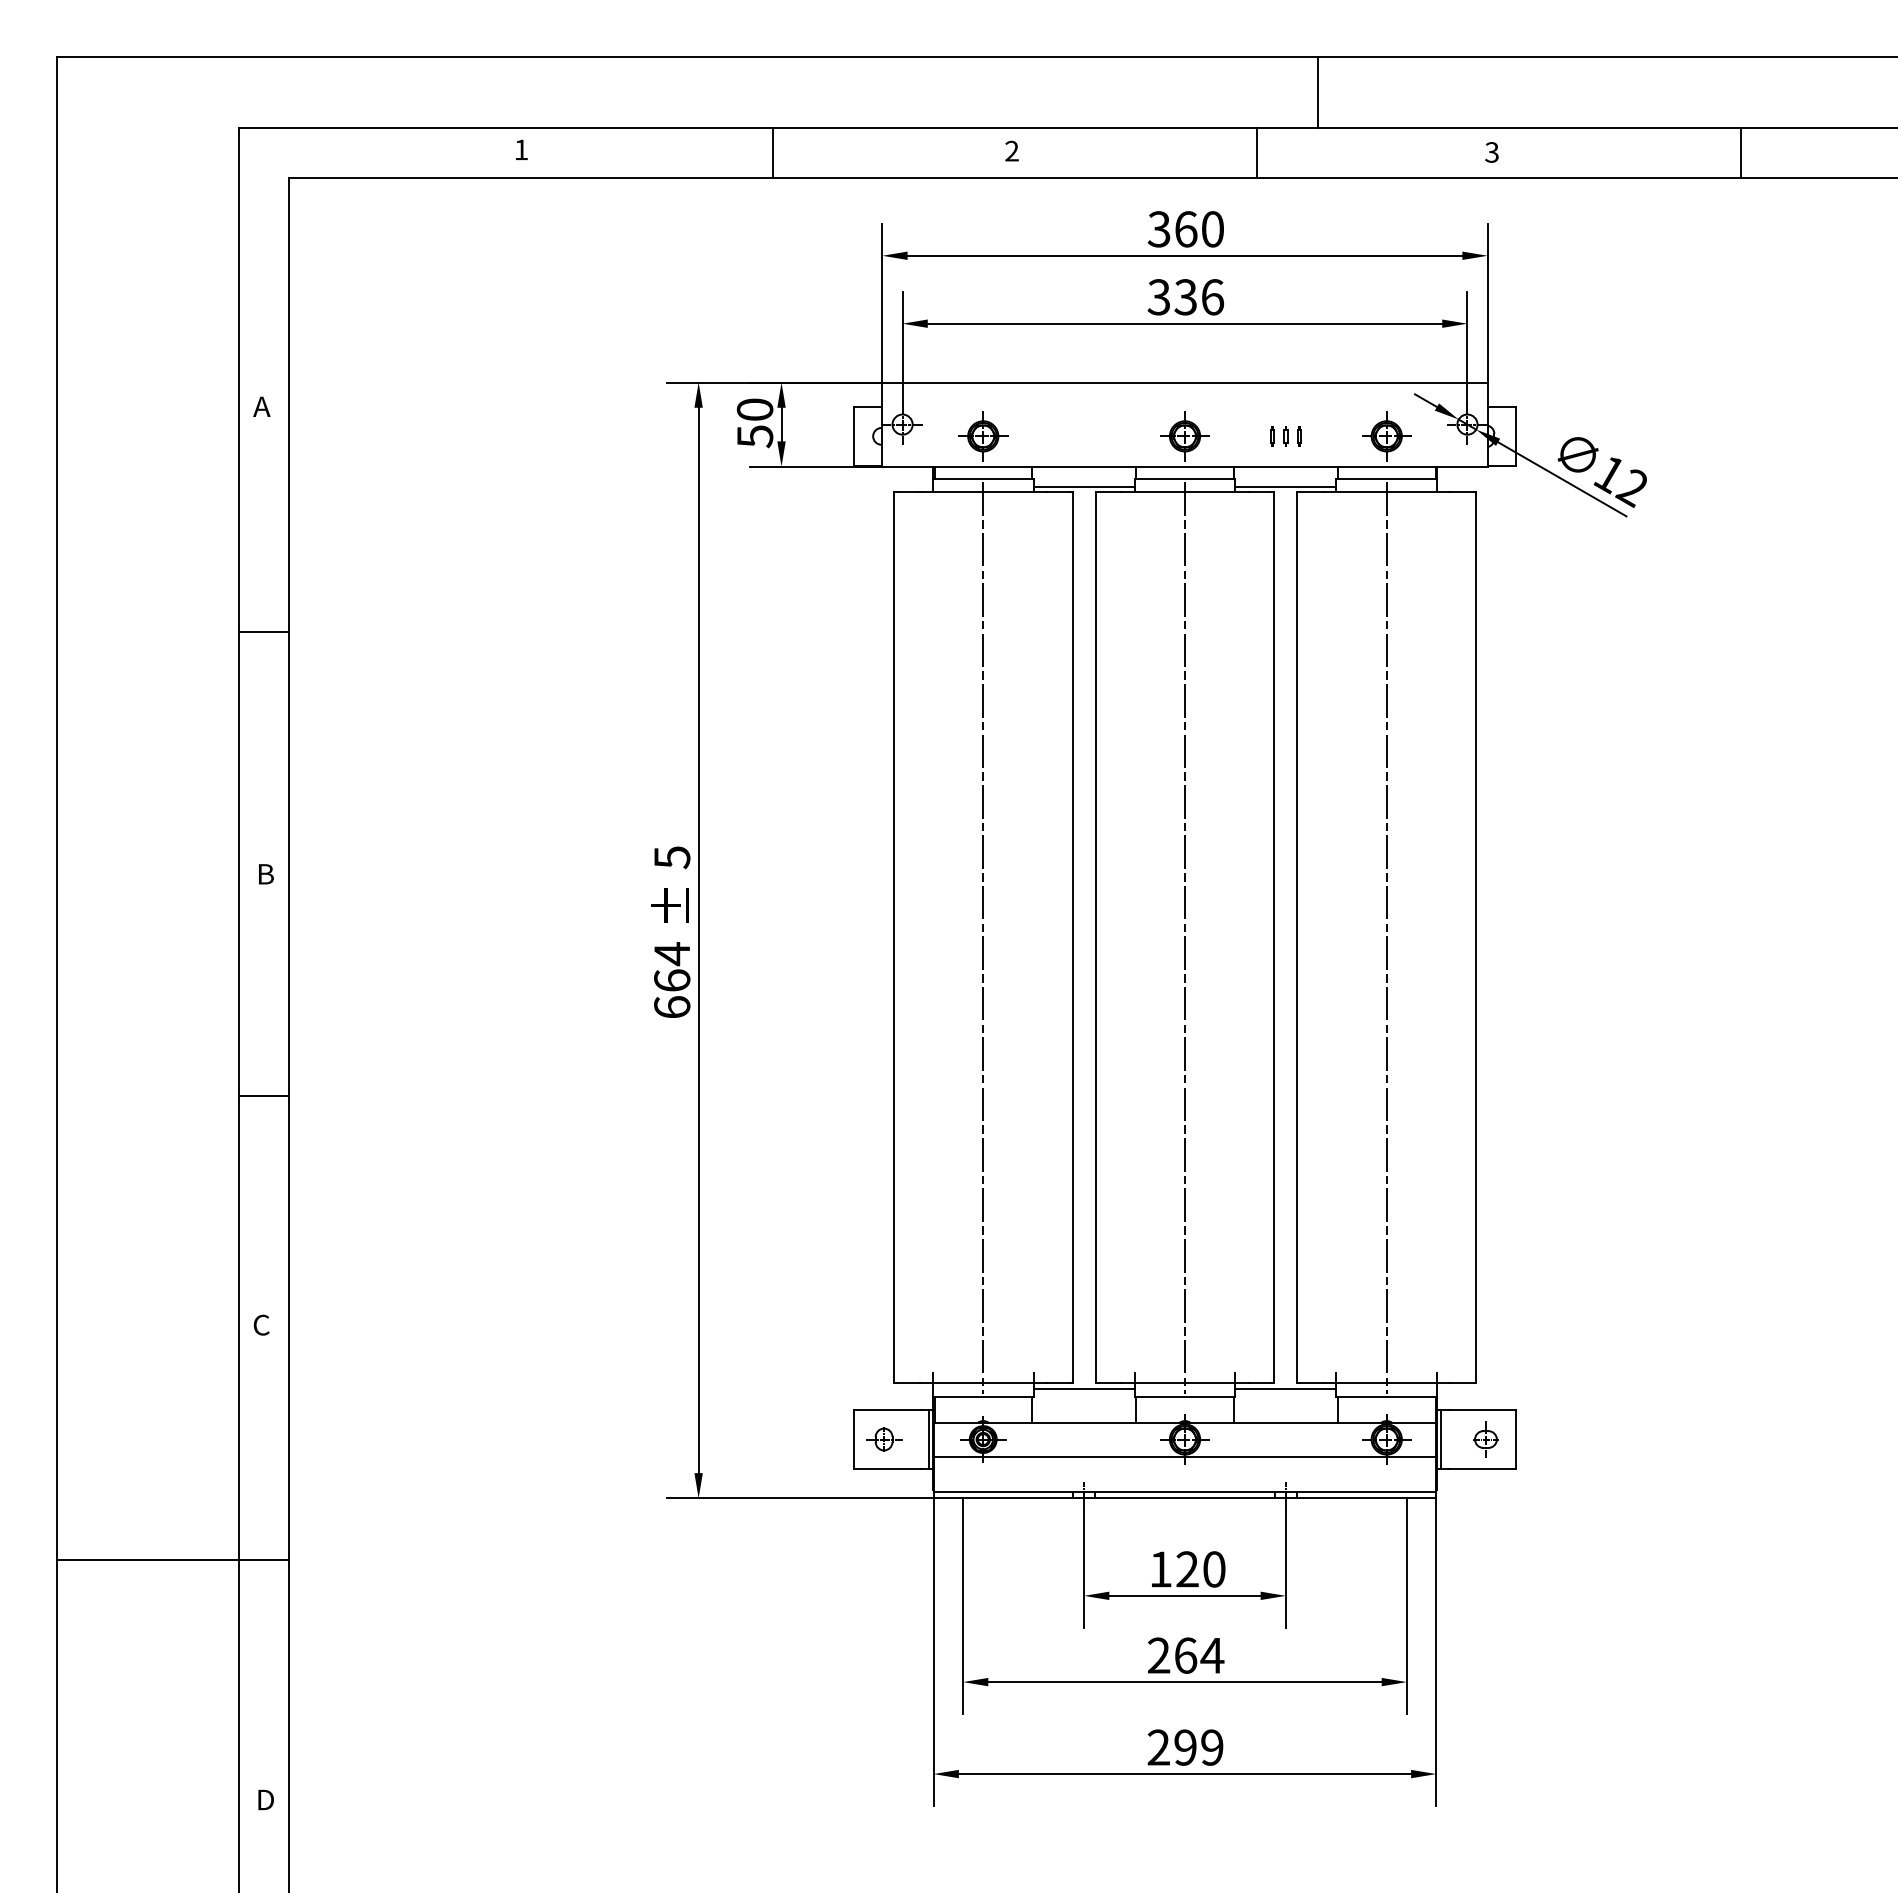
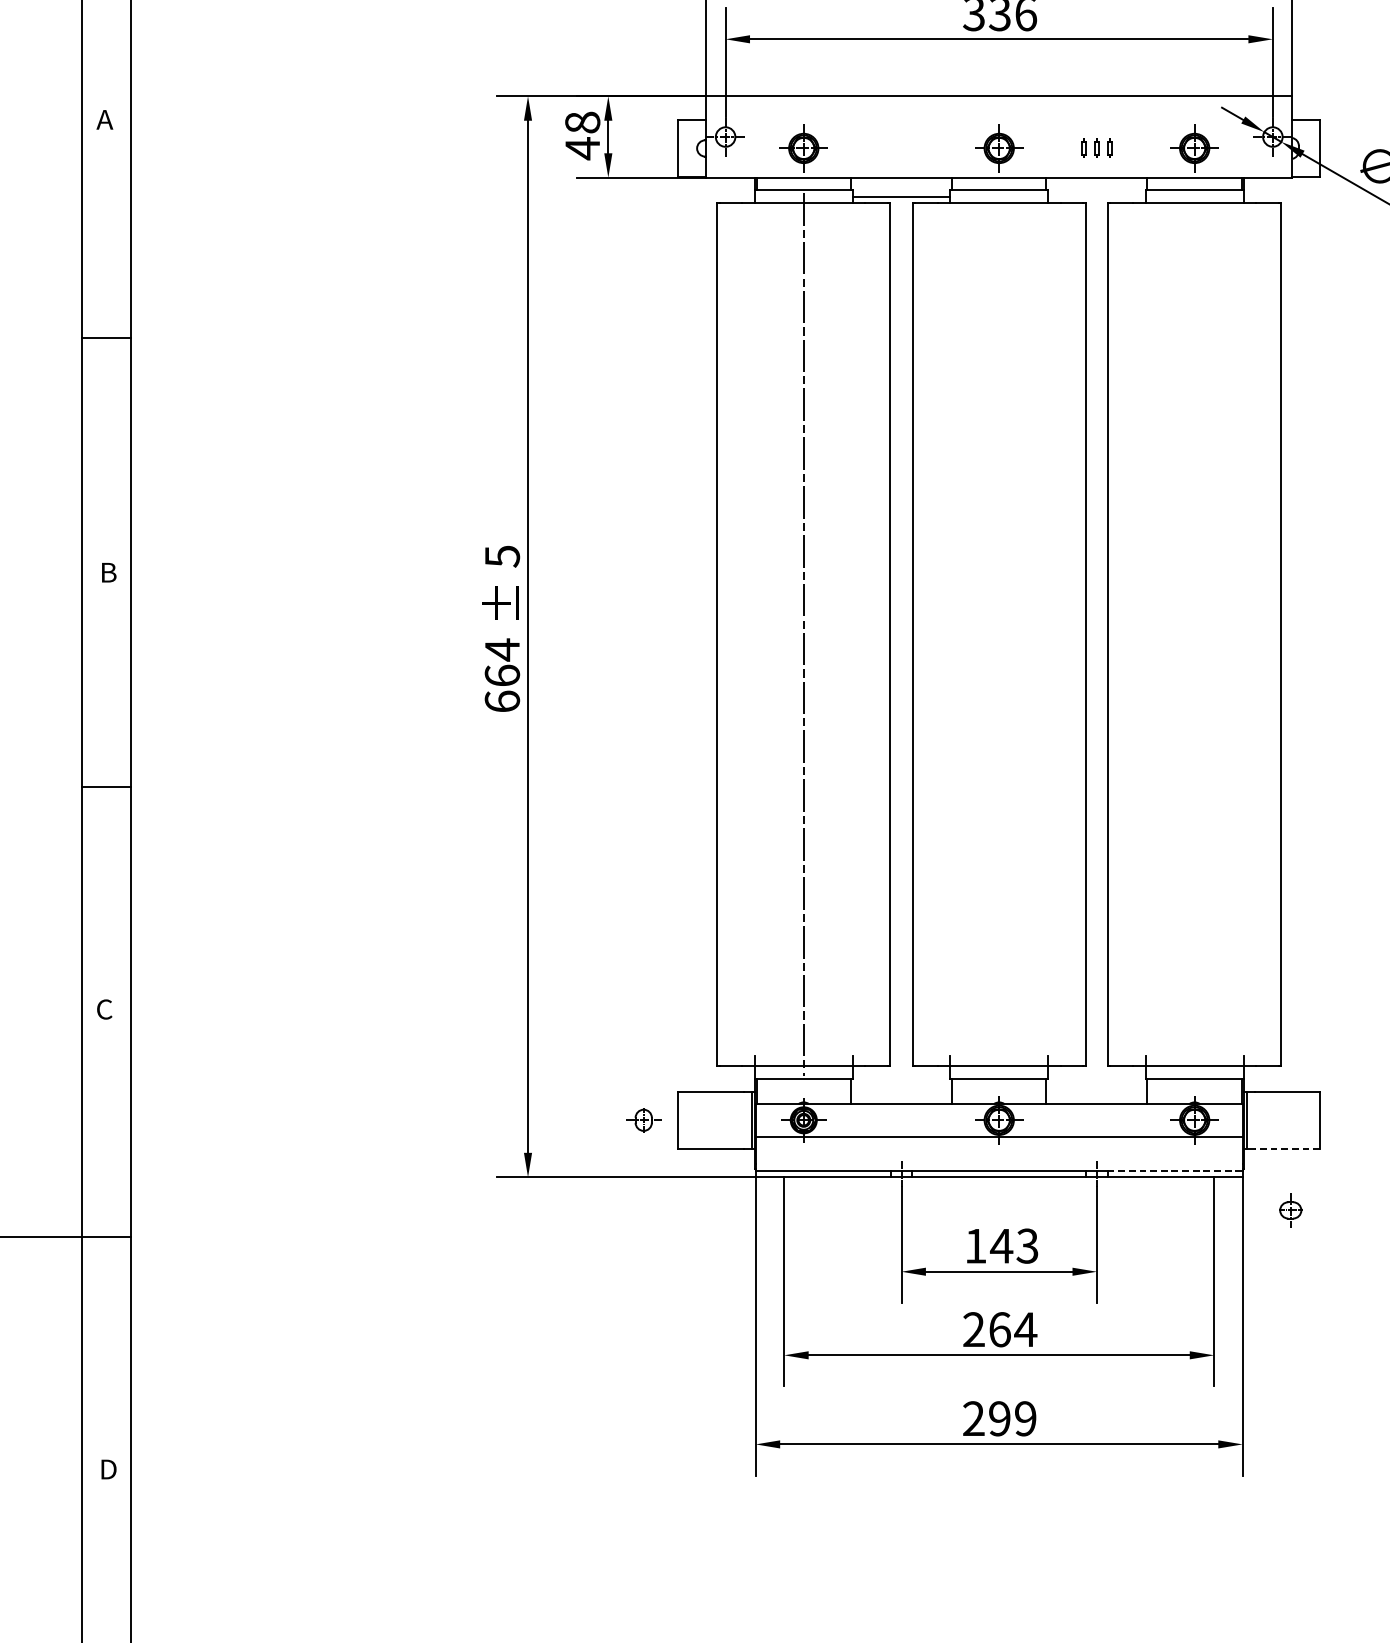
text: (754, 423) -> (582, 135), 50 -> 48
line: (1285, 486) -> (1096, 197), removed
line: (1185, 937) -> (999, 633), removed
line: (1386, 937) -> (1194, 633), removed
line: (1083, 1389) -> (900, 1071), removed
line: (1285, 1389) -> (1096, 1071), removed
part: (884, 1439) -> (644, 1120), moved
part: (1485, 1439) -> (1290, 1210), moved
line: (1482, 1468) -> (1287, 1148), solid -> dashed
line: (1366, 1491) -> (1175, 1170), solid -> dashed
text: (1200, 1569) -> (1014, 1246), 120 -> 143

